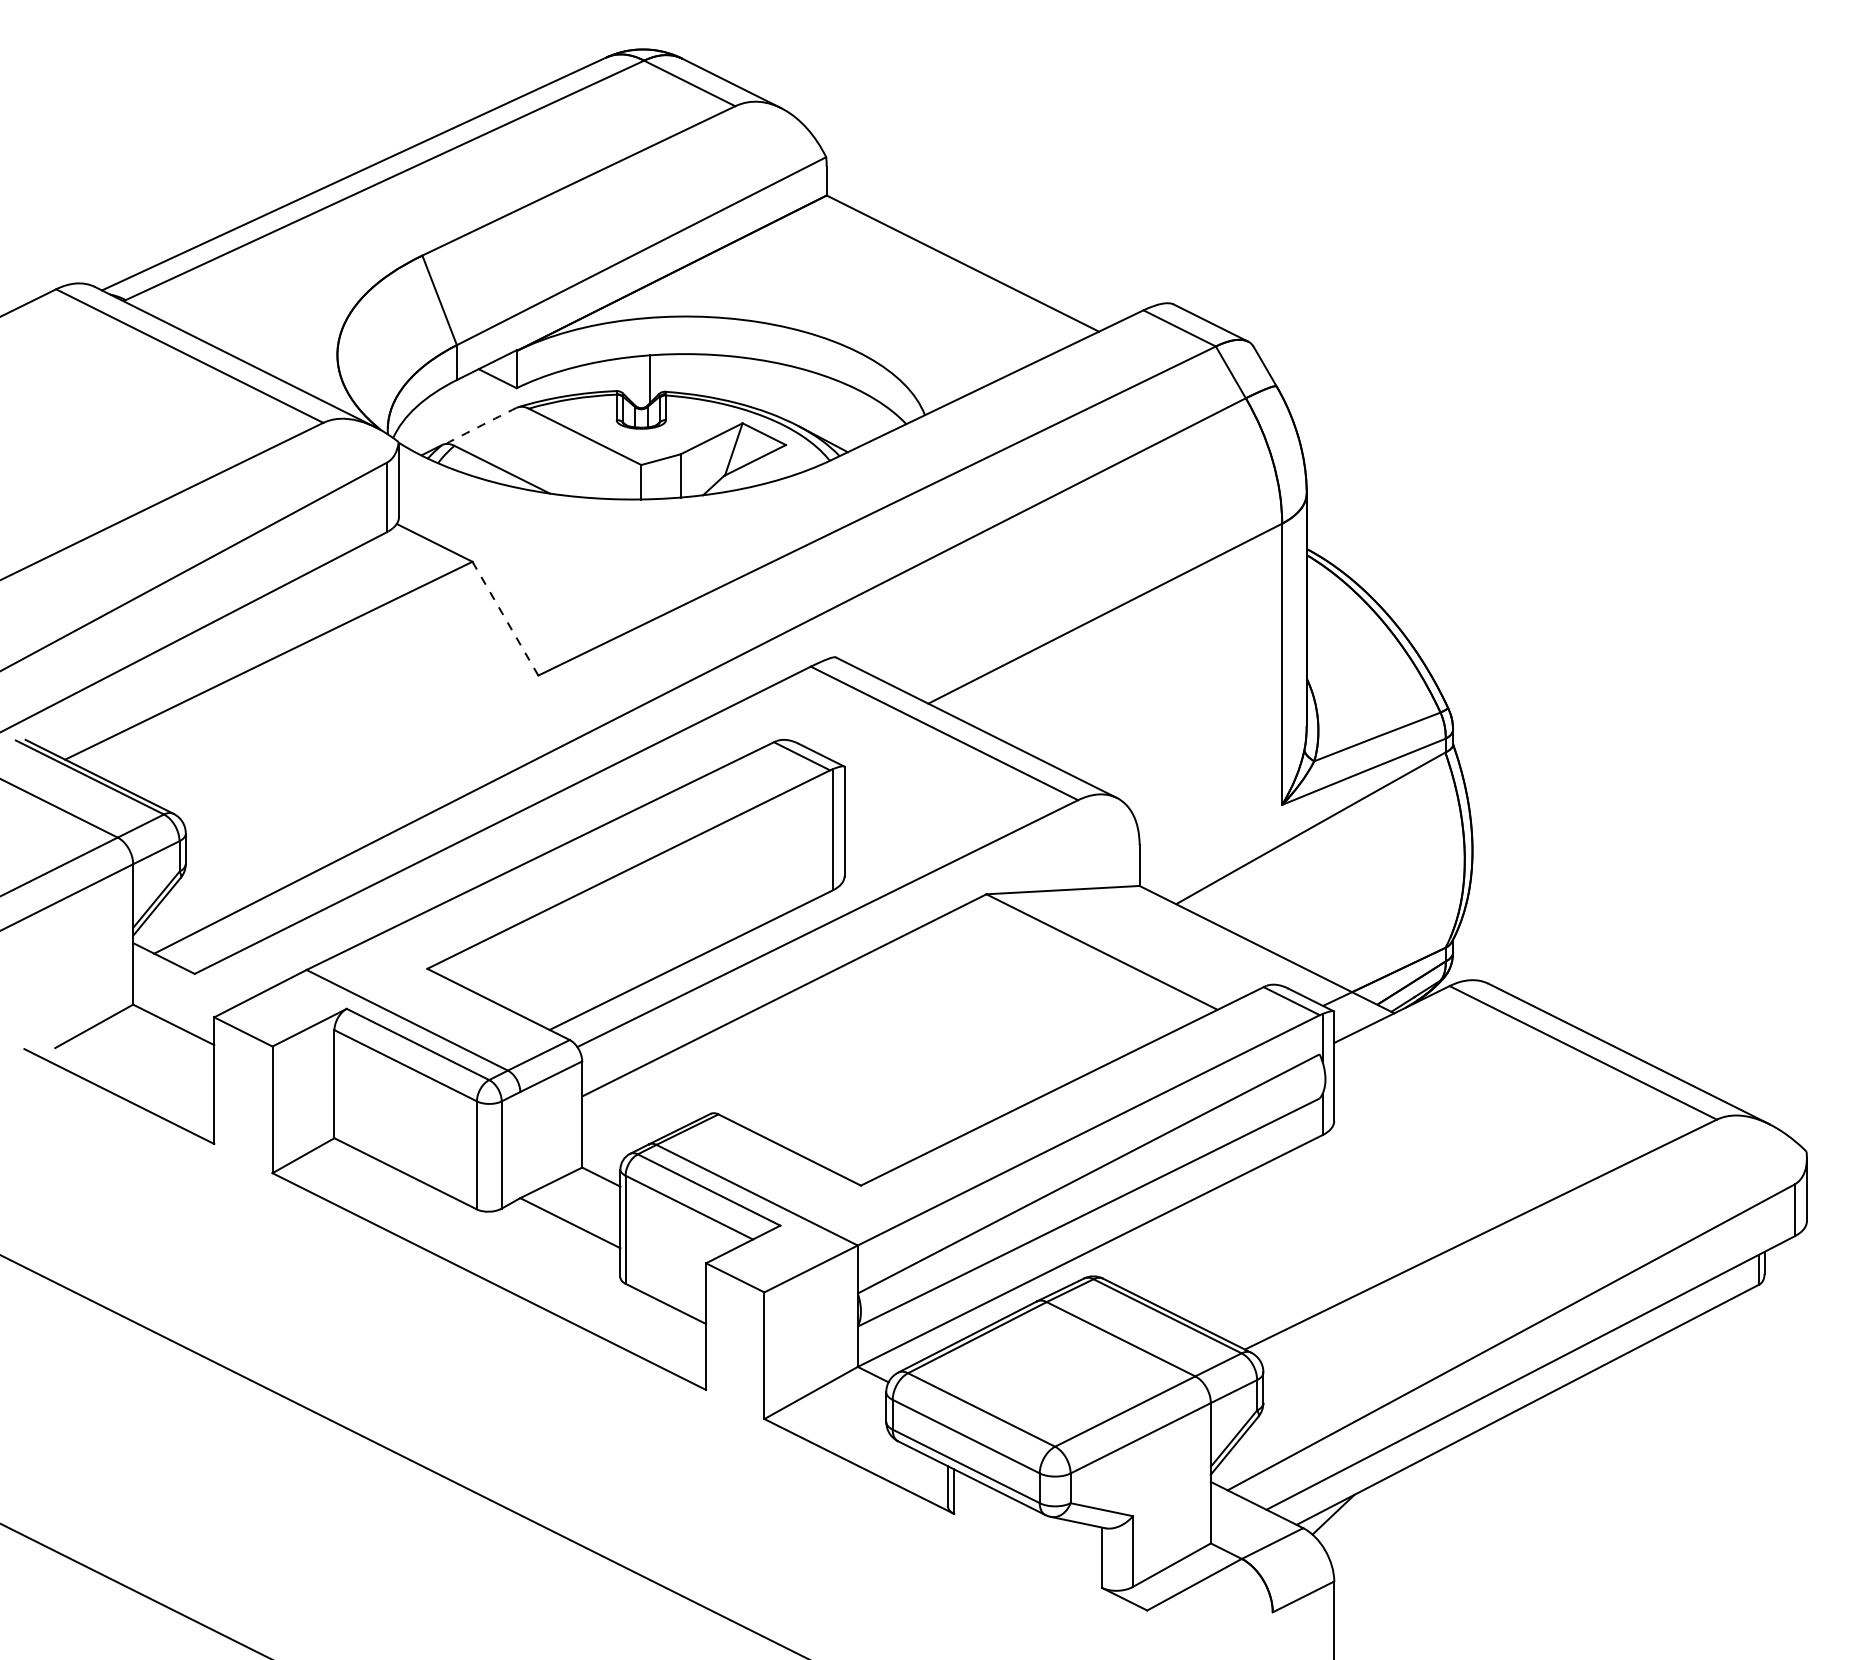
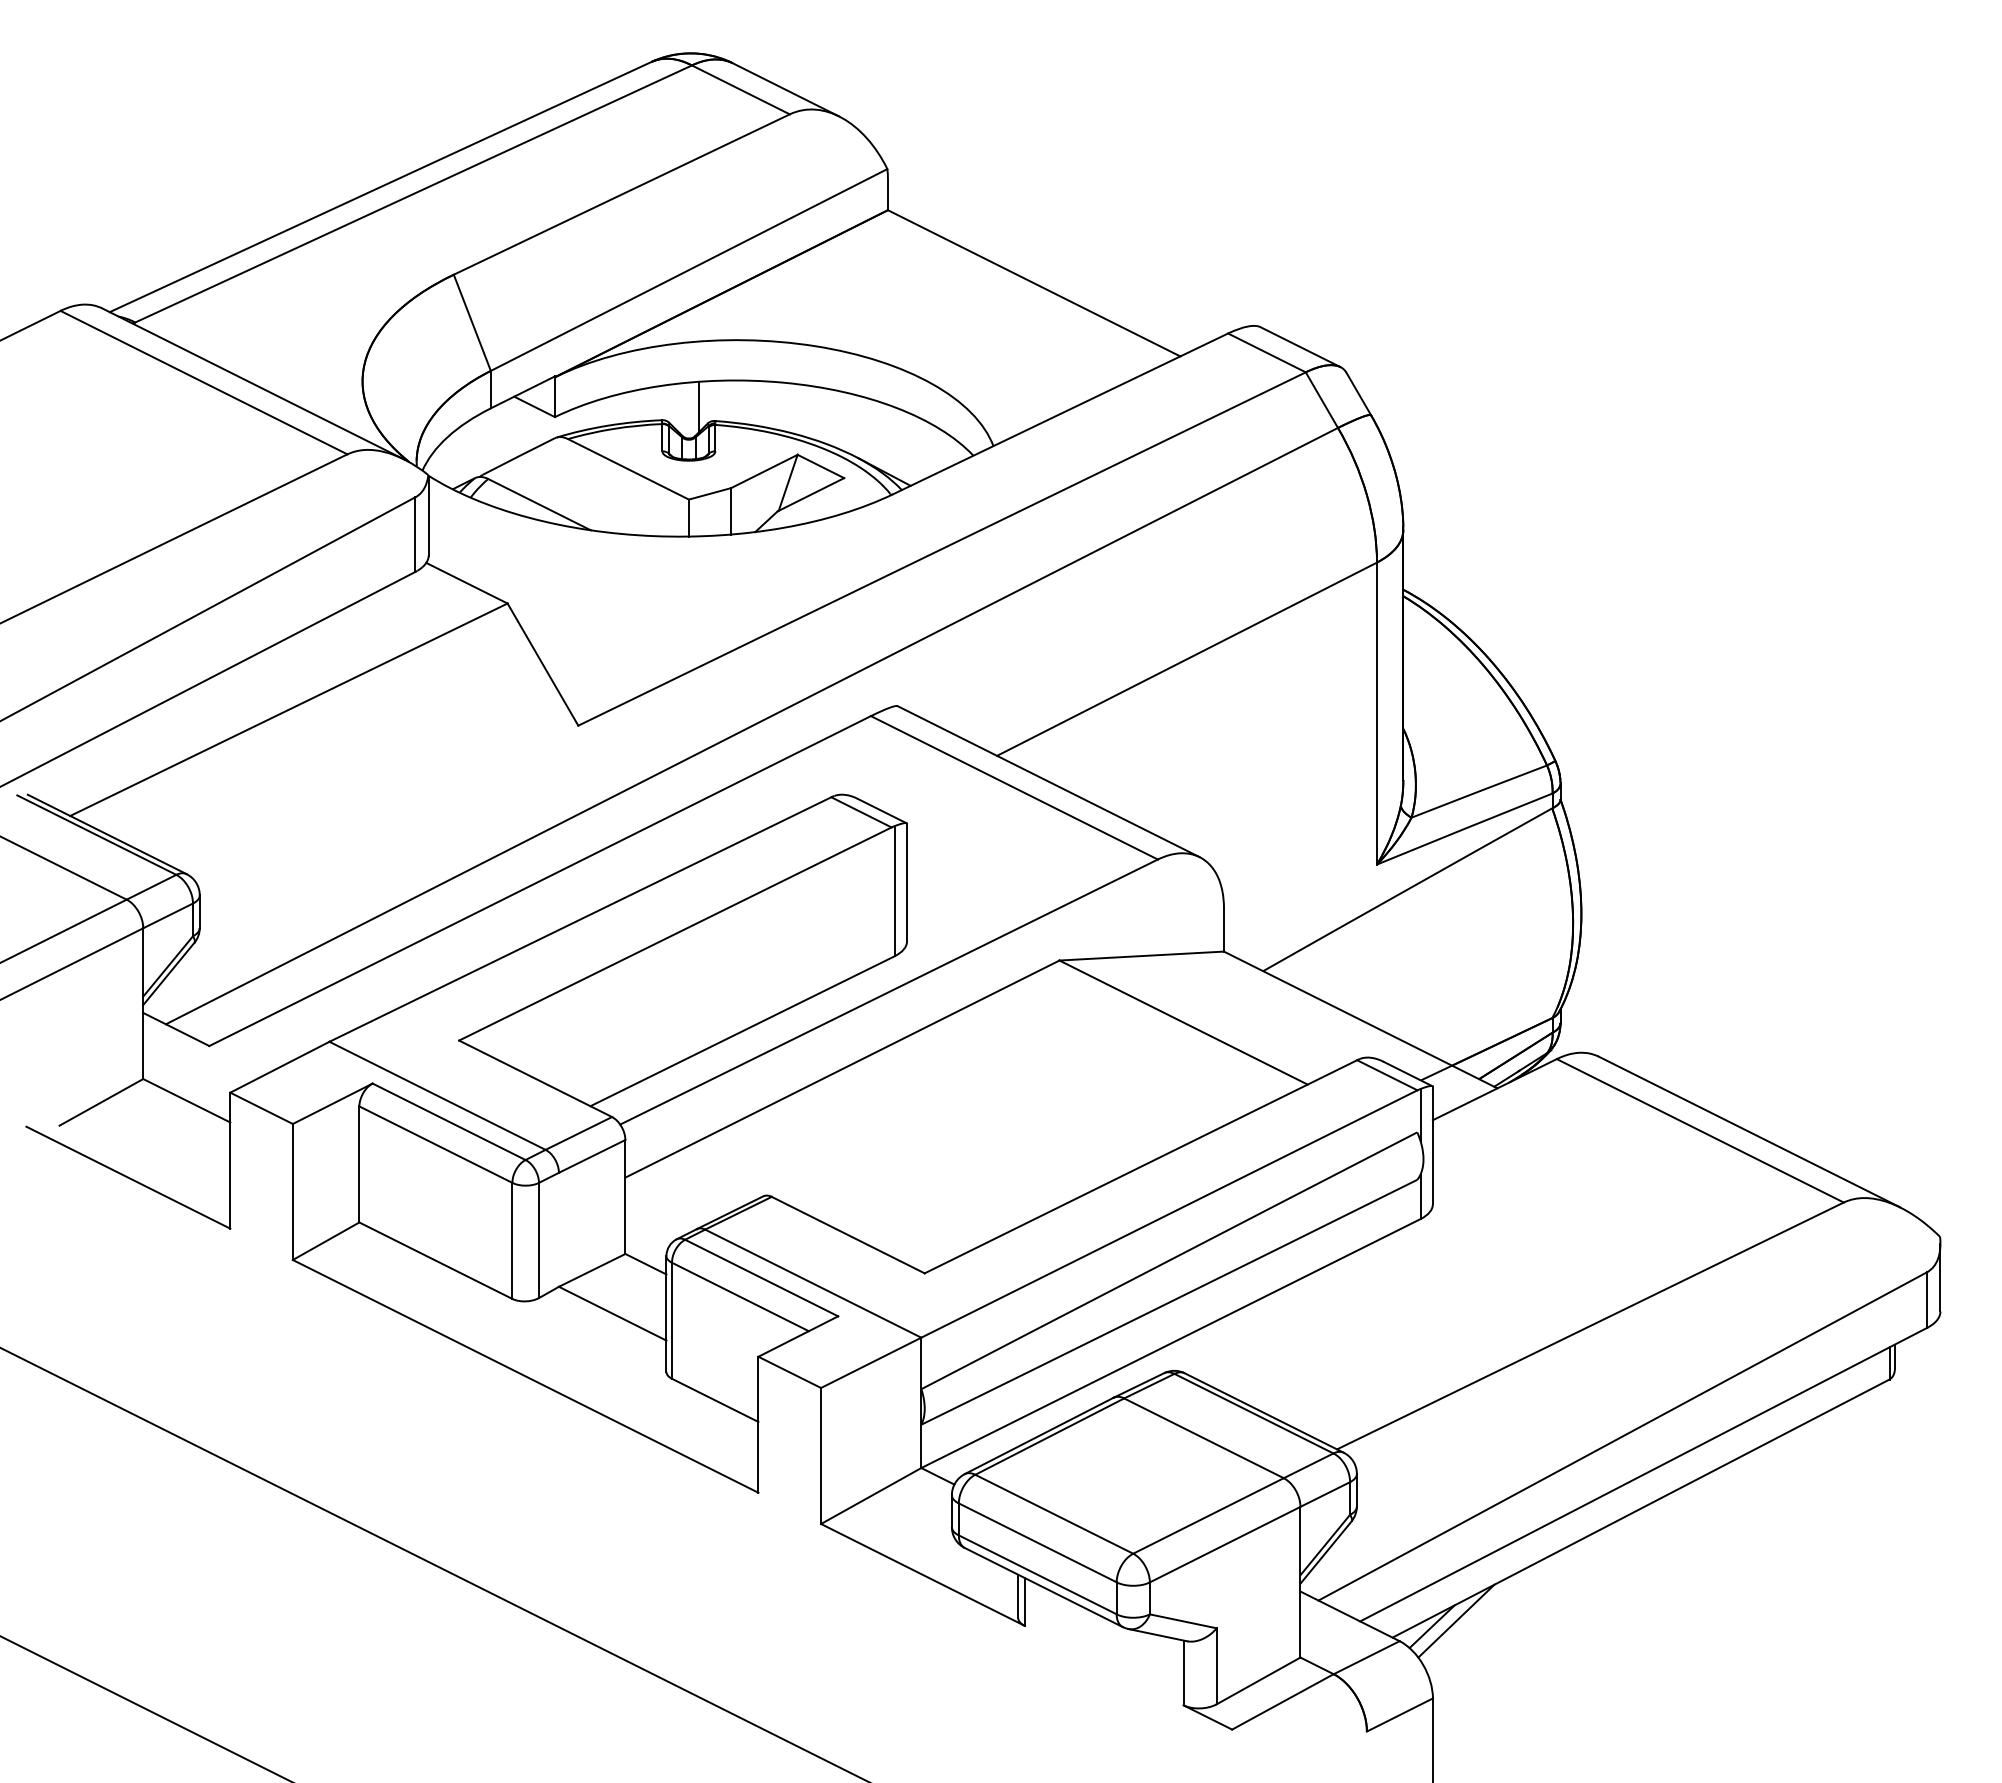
arc: (482, 424) -> (518, 456), dashed -> solid
line: (504, 618) -> (542, 664), dashed -> solid
line: (1356, 1508) -> (1456, 1620), added

